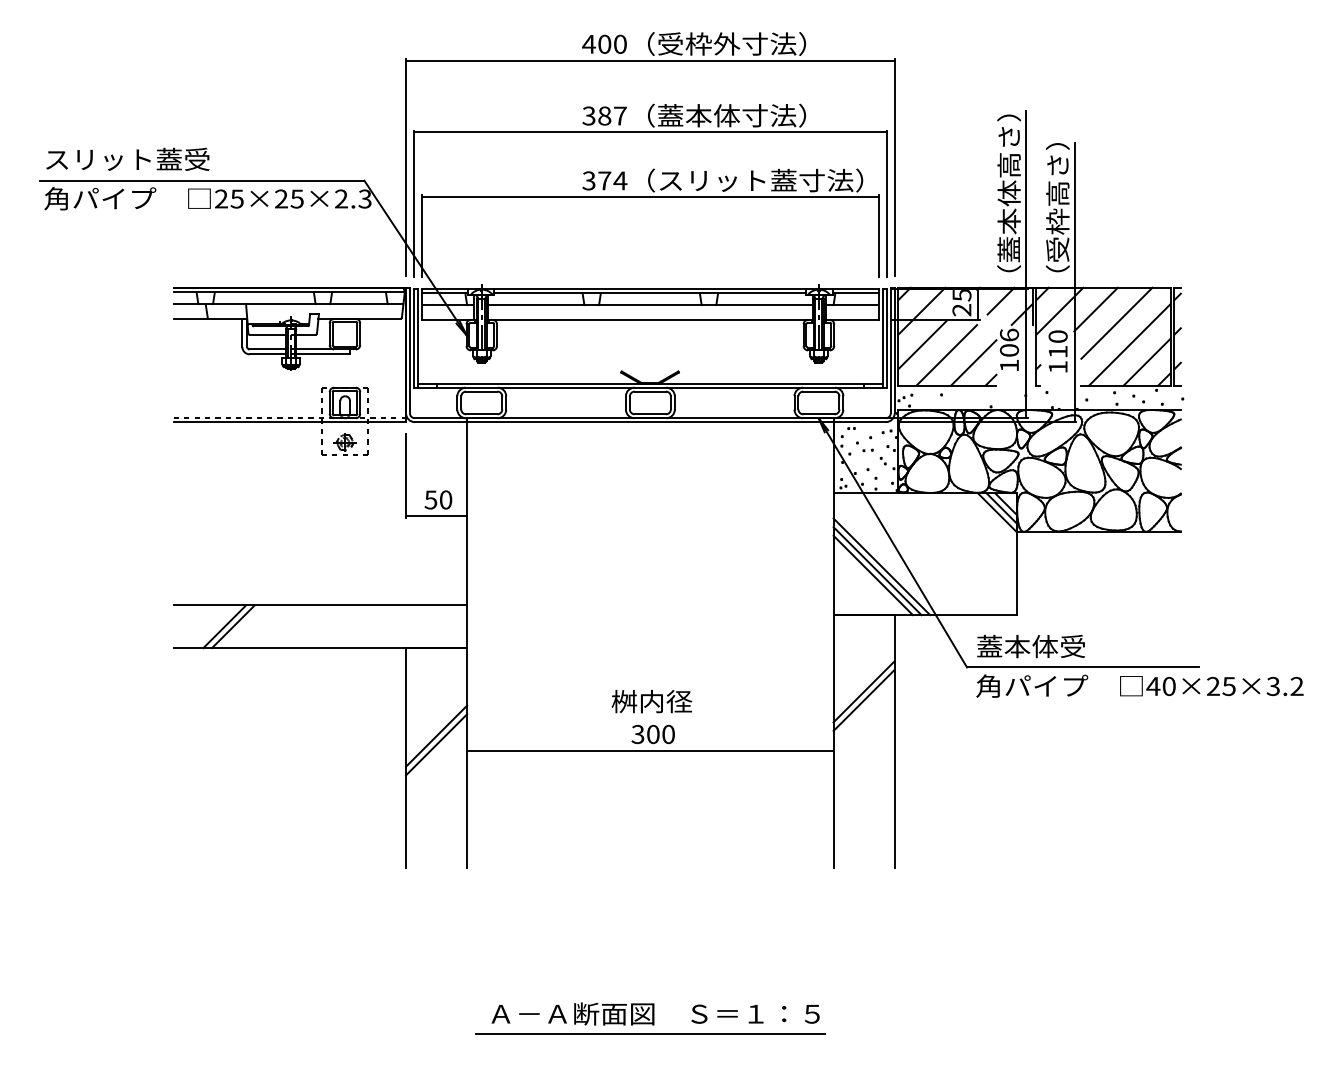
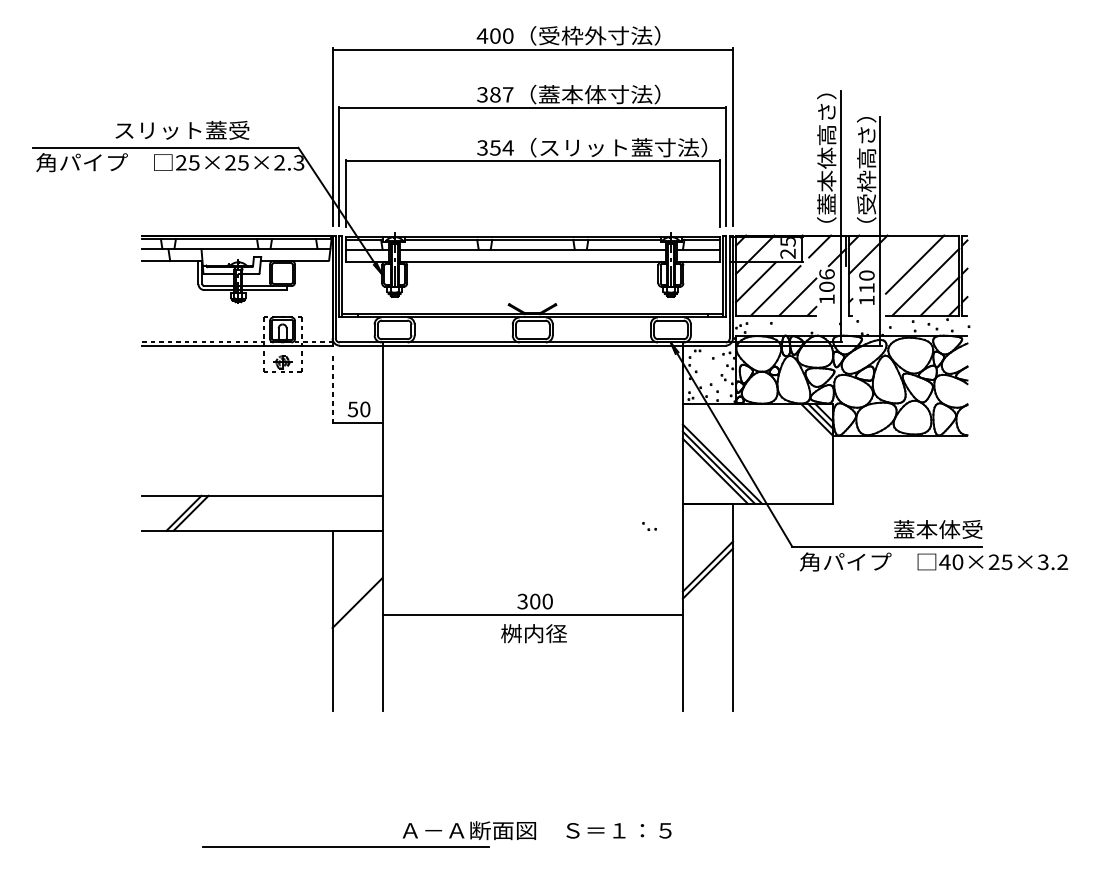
text: (127, 158) -> (182, 129), moved
text: (604, 180) -> (495, 147), 374 -> 354
line: (1095, 309) -> (897, 253), removed
part: (864, 446) -> (649, 526), moved
line: (406, 475) -> (332, 389), solid -> dashed
text: (1031, 646) -> (938, 529), moved
text: (651, 701) -> (533, 633), moved
line: (436, 744) -> (357, 609), removed
line: (650, 1033) -> (346, 846), moved

